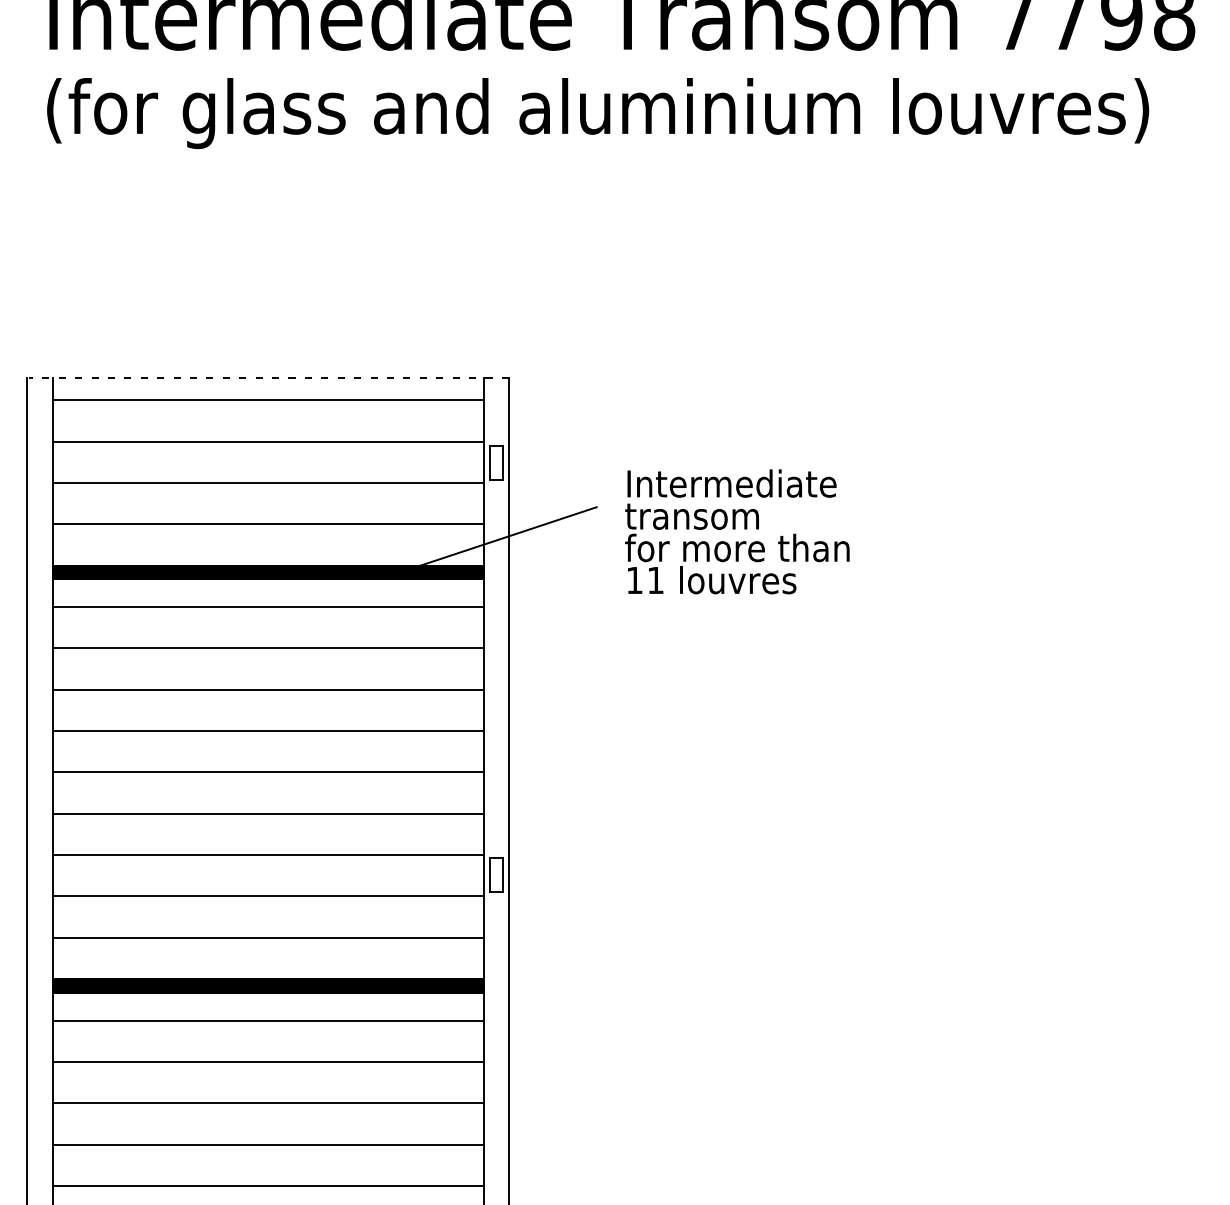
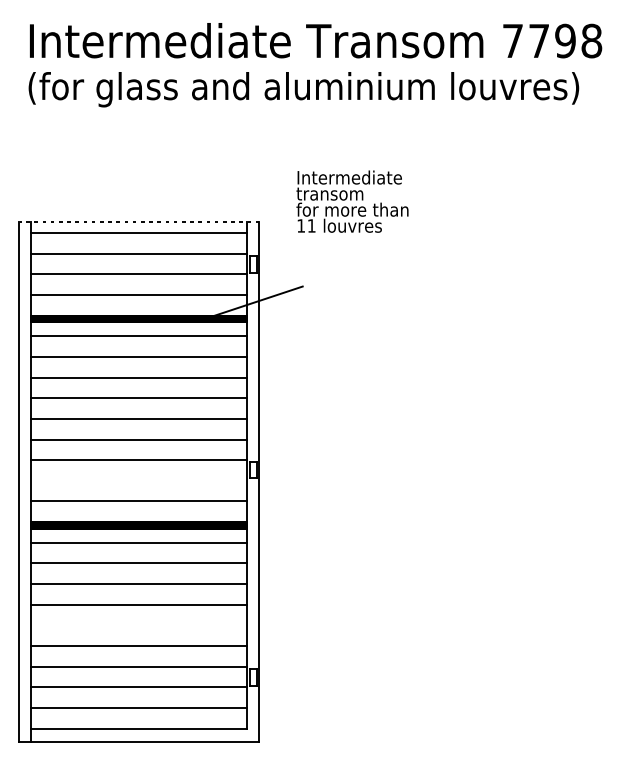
text: (737, 531) -> (352, 201), moved
line: (266, 895) -> (138, 480), removed
line: (266, 1186) -> (138, 625), removed

